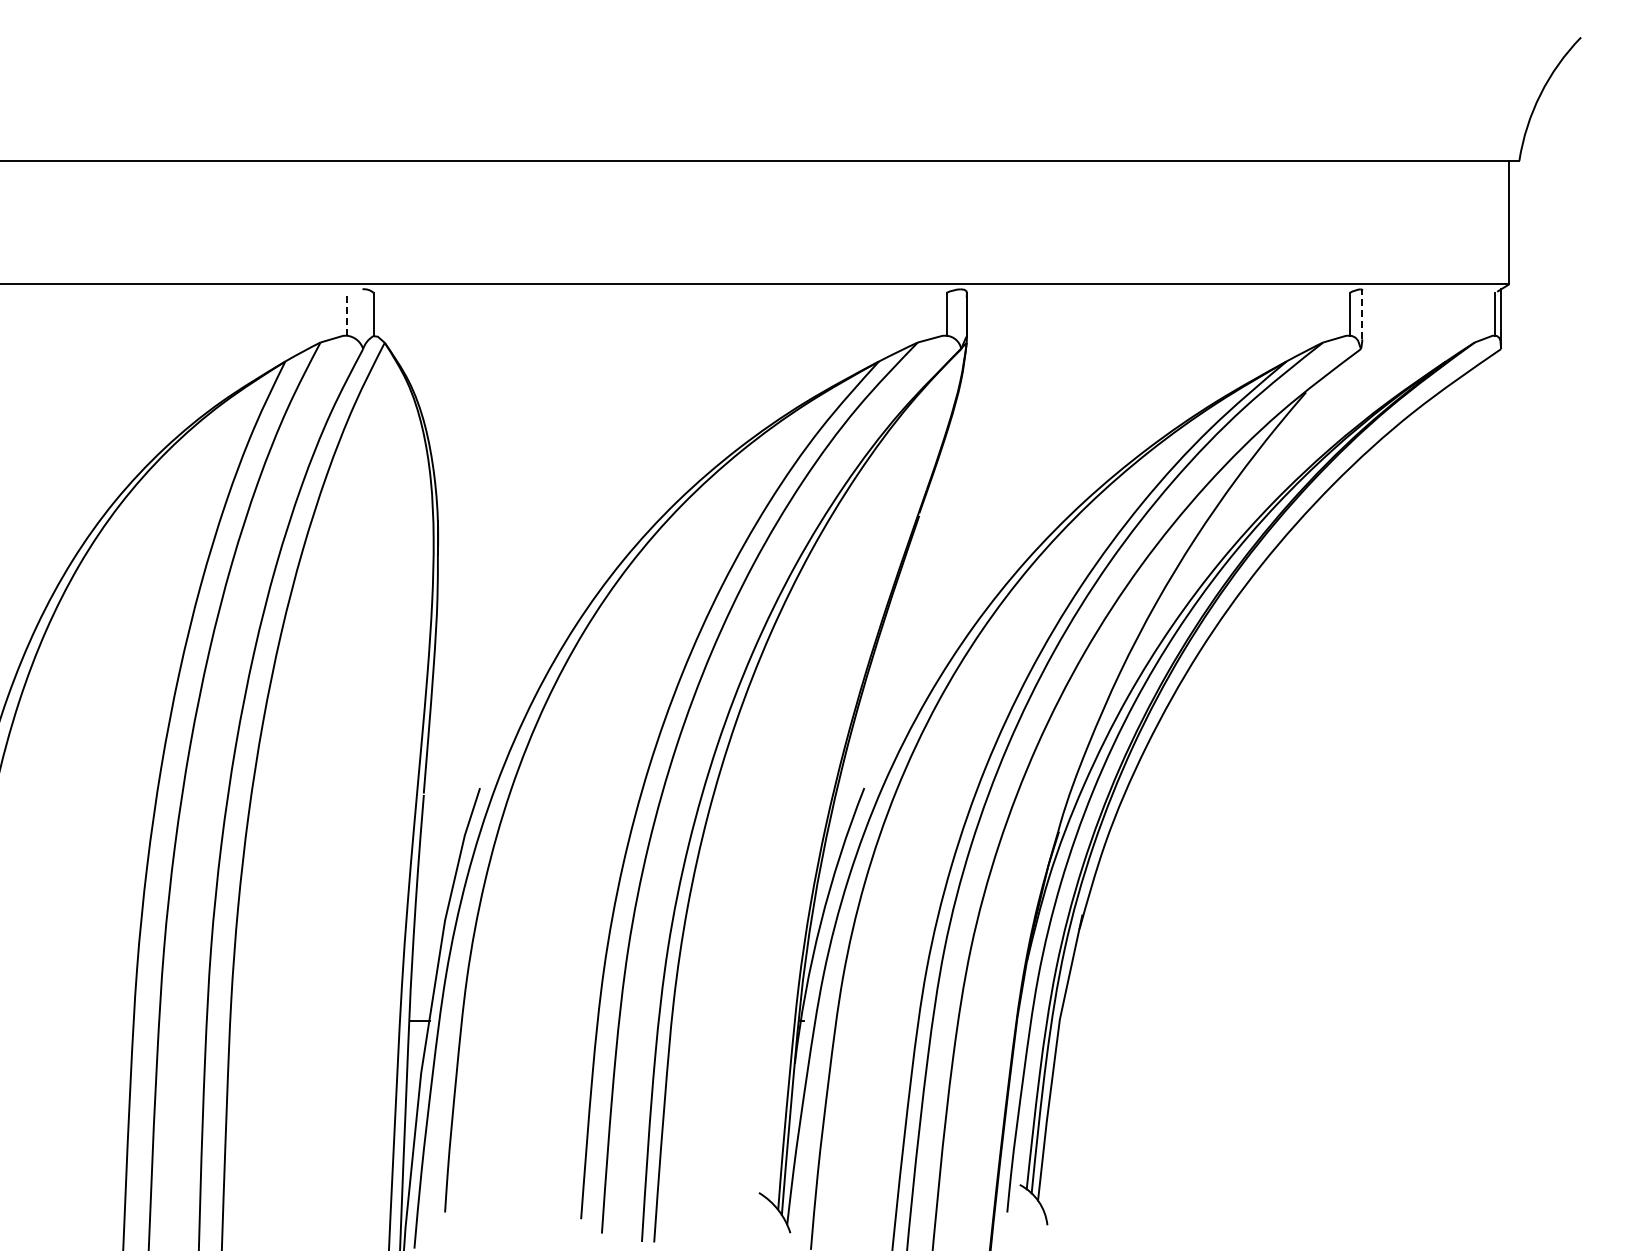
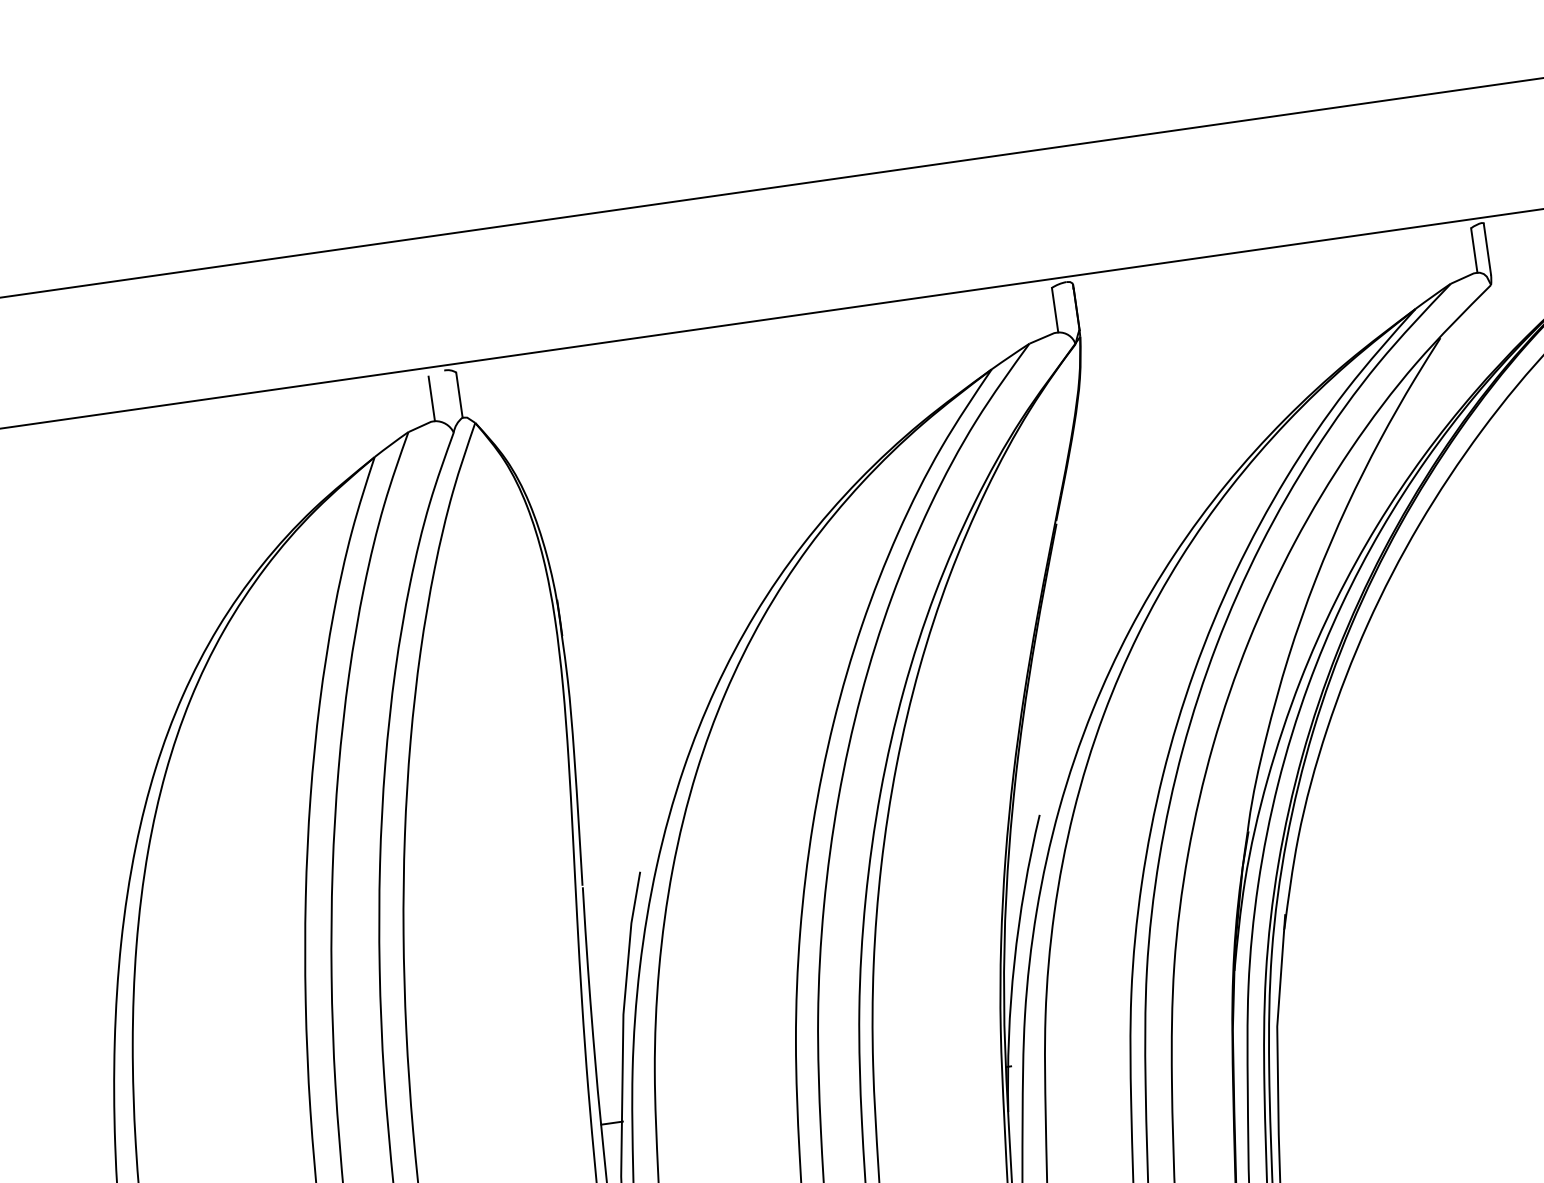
line: (347, 313) -> (432, 397), dashed -> solid
line: (1362, 314) -> (1487, 248), dashed -> solid

